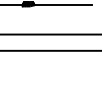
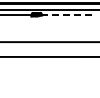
line: (62, 5) -> (67, 15), solid -> dashed

